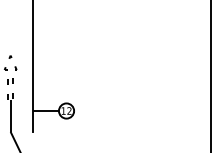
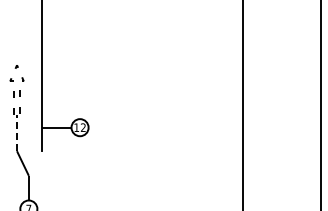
line: (11, 115) -> (17, 132), solid -> dashed

